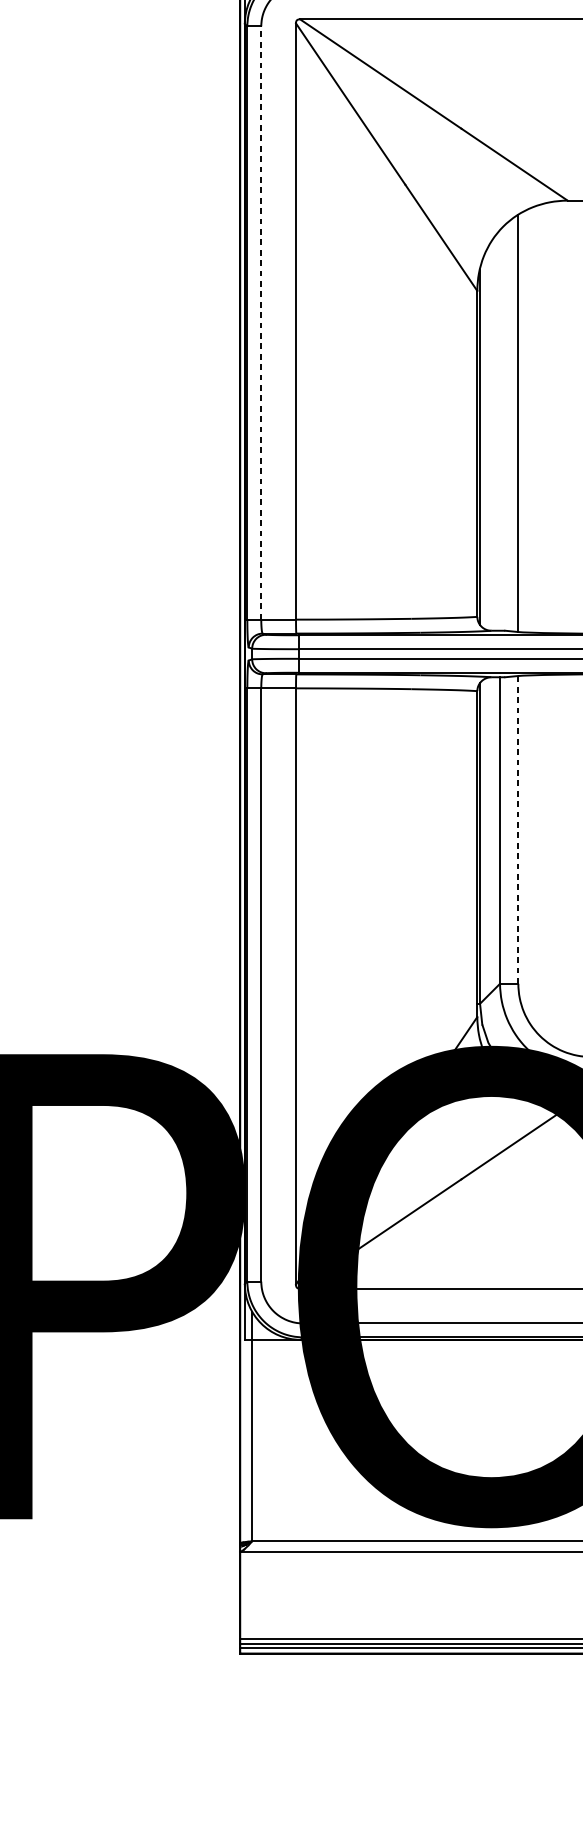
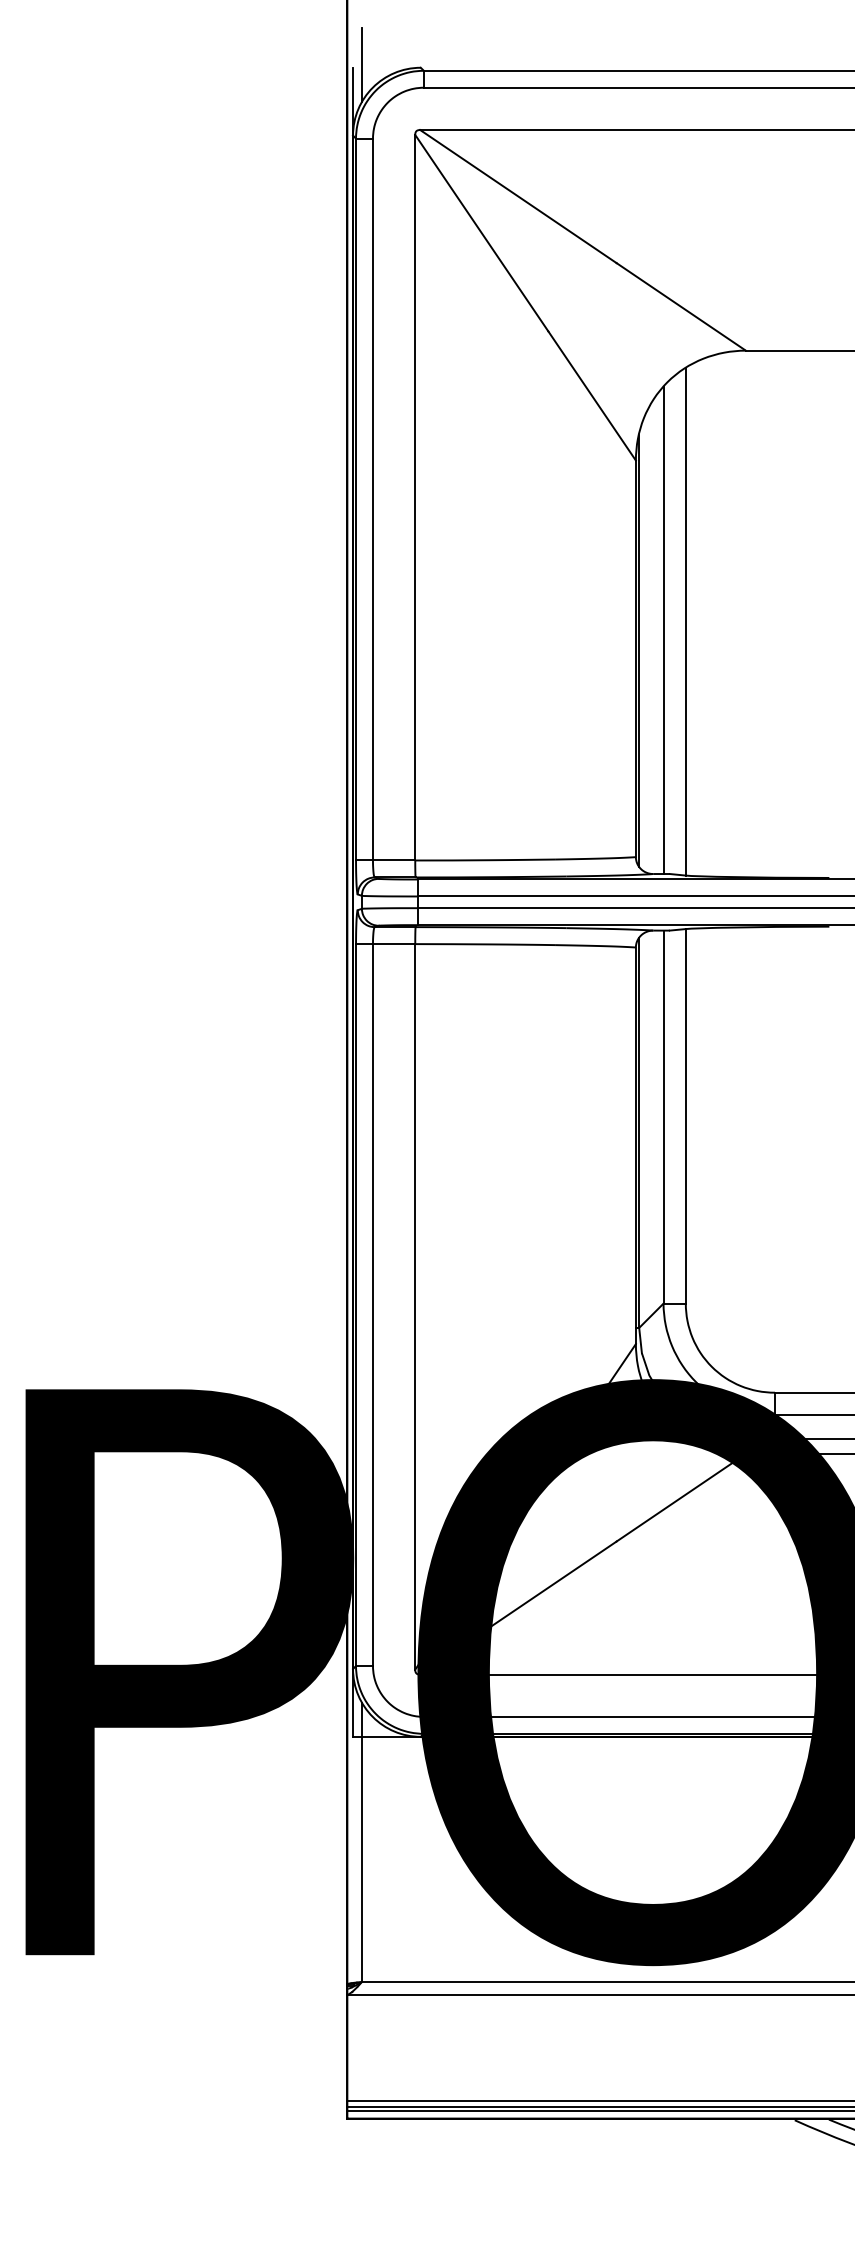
line: (260, 322) -> (372, 499), dashed -> solid
line: (500, 430) -> (663, 630), added
line: (518, 829) -> (685, 1115), dashed -> solid

